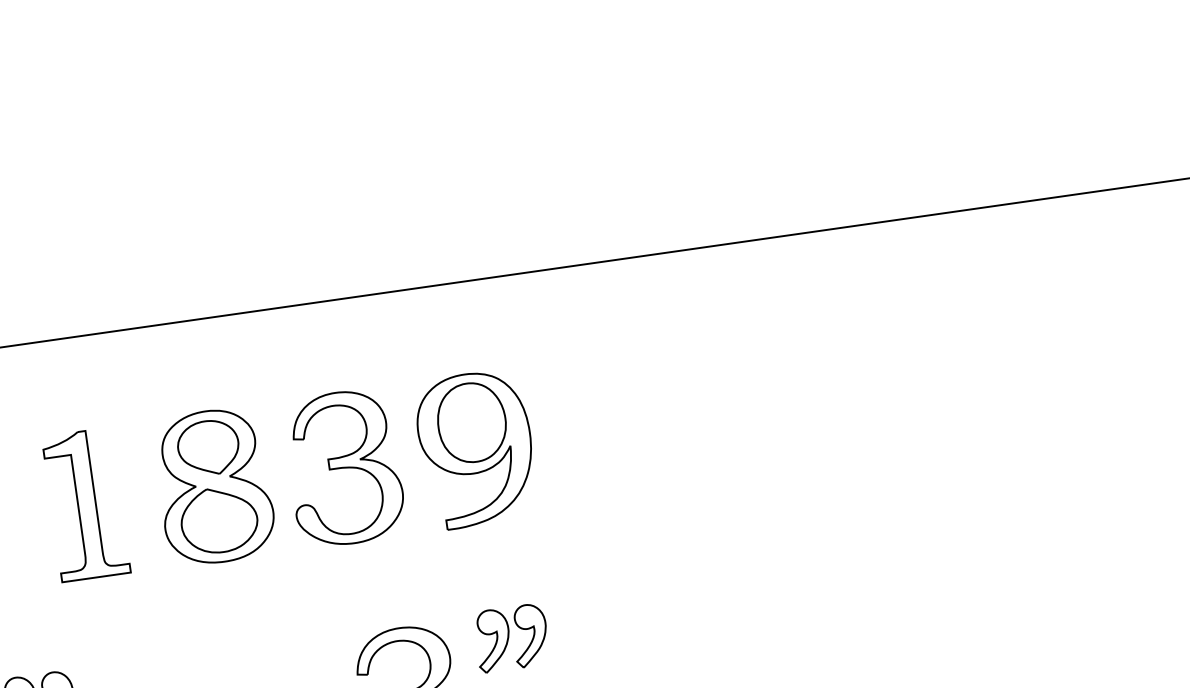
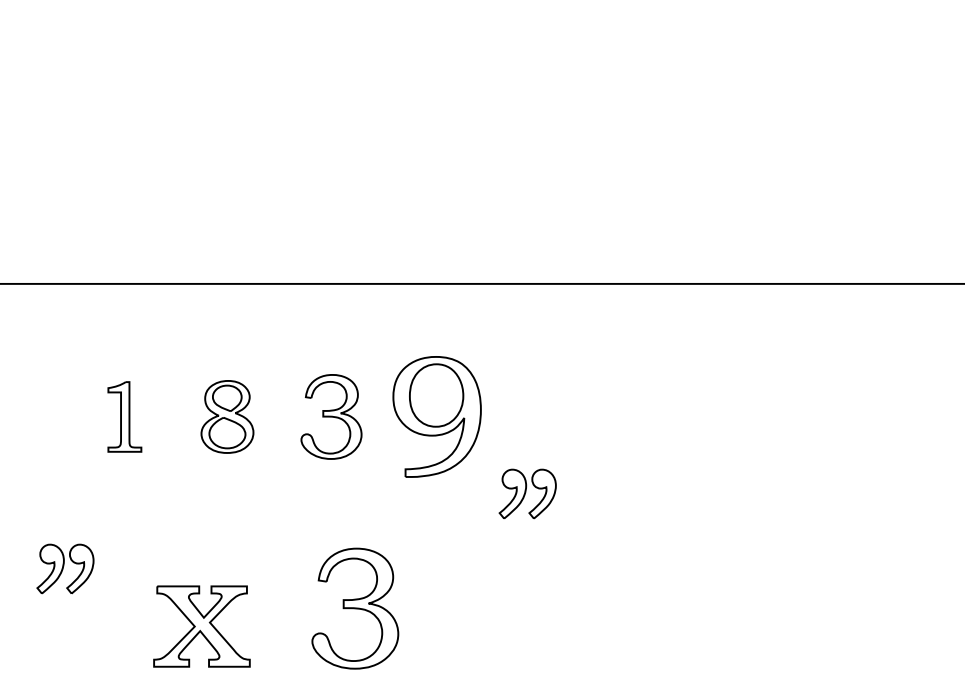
part: (344, 467) -> (331, 416), size x0.7
part: (214, 486) -> (227, 416), size x0.6
part: (85, 504) -> (124, 416), size x0.6
part: (511, 637) -> (527, 493), moved

